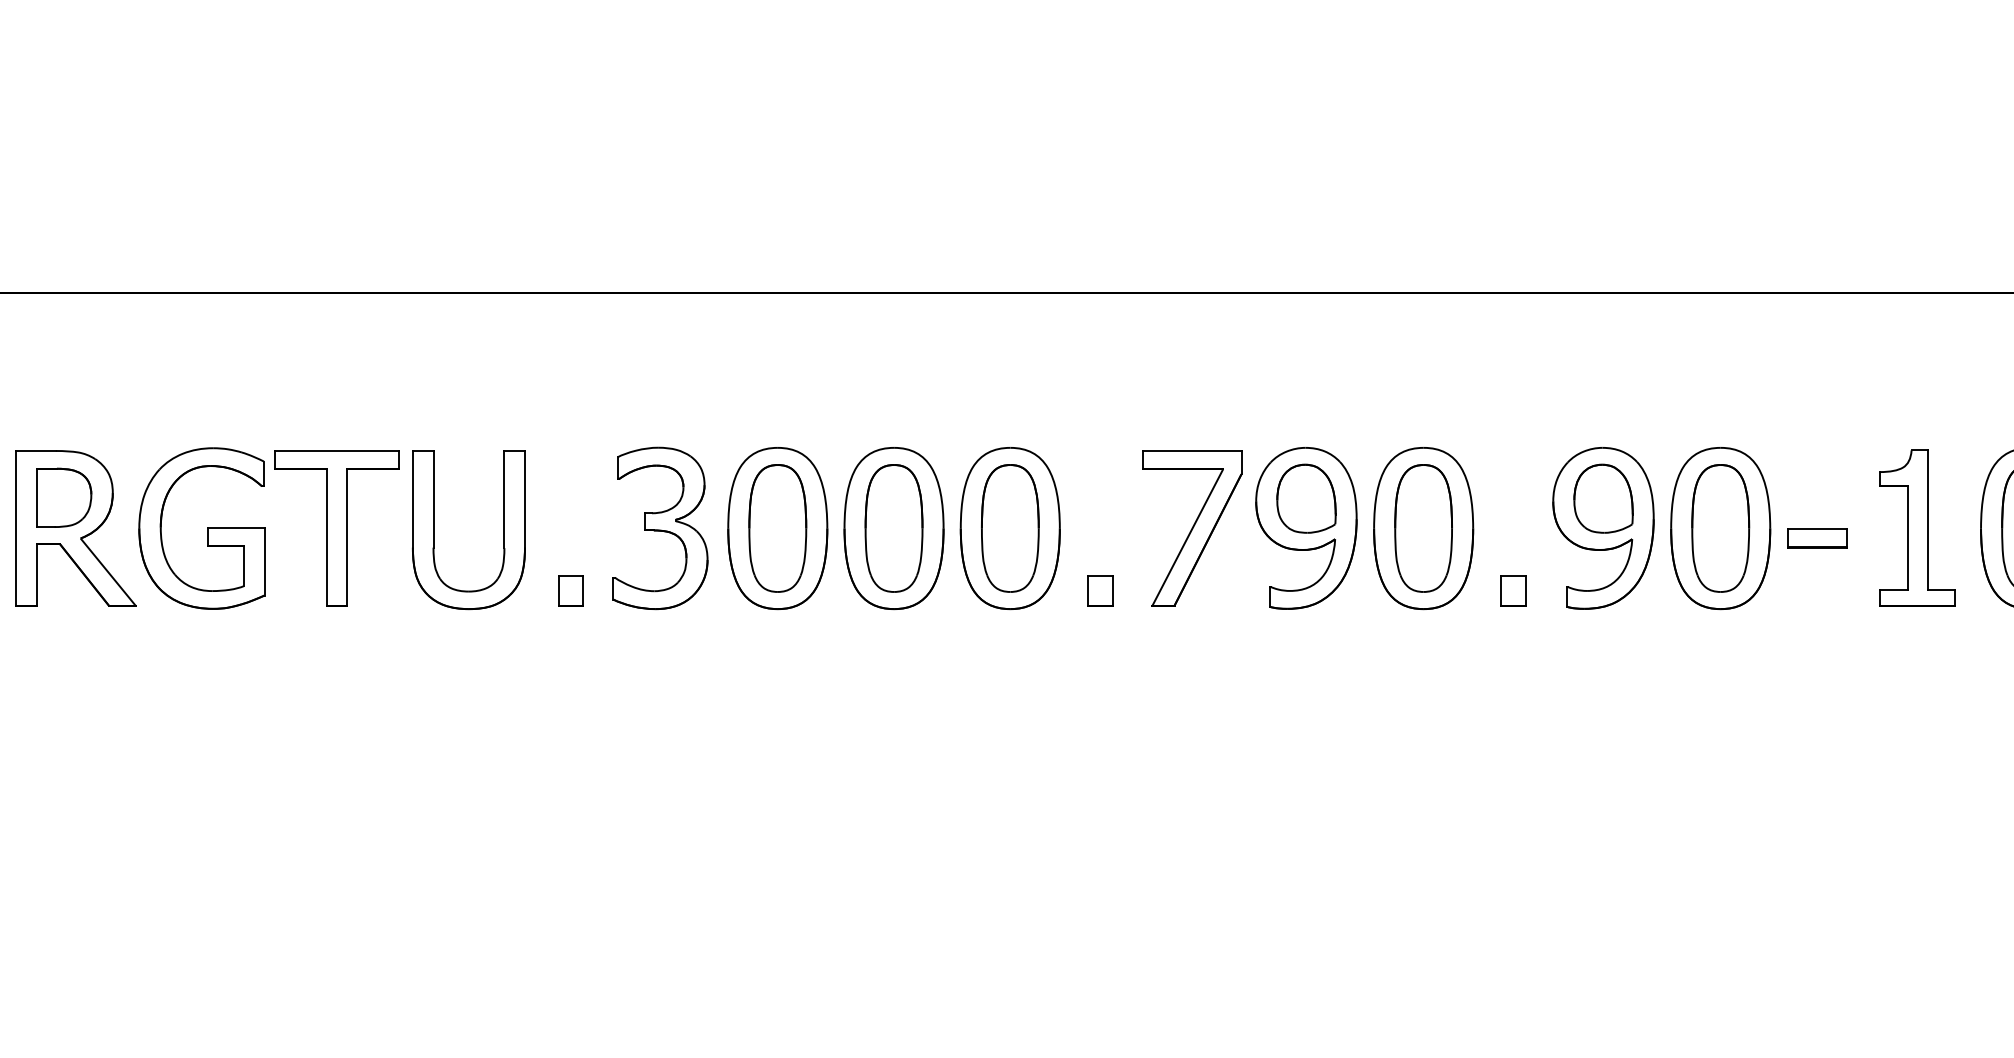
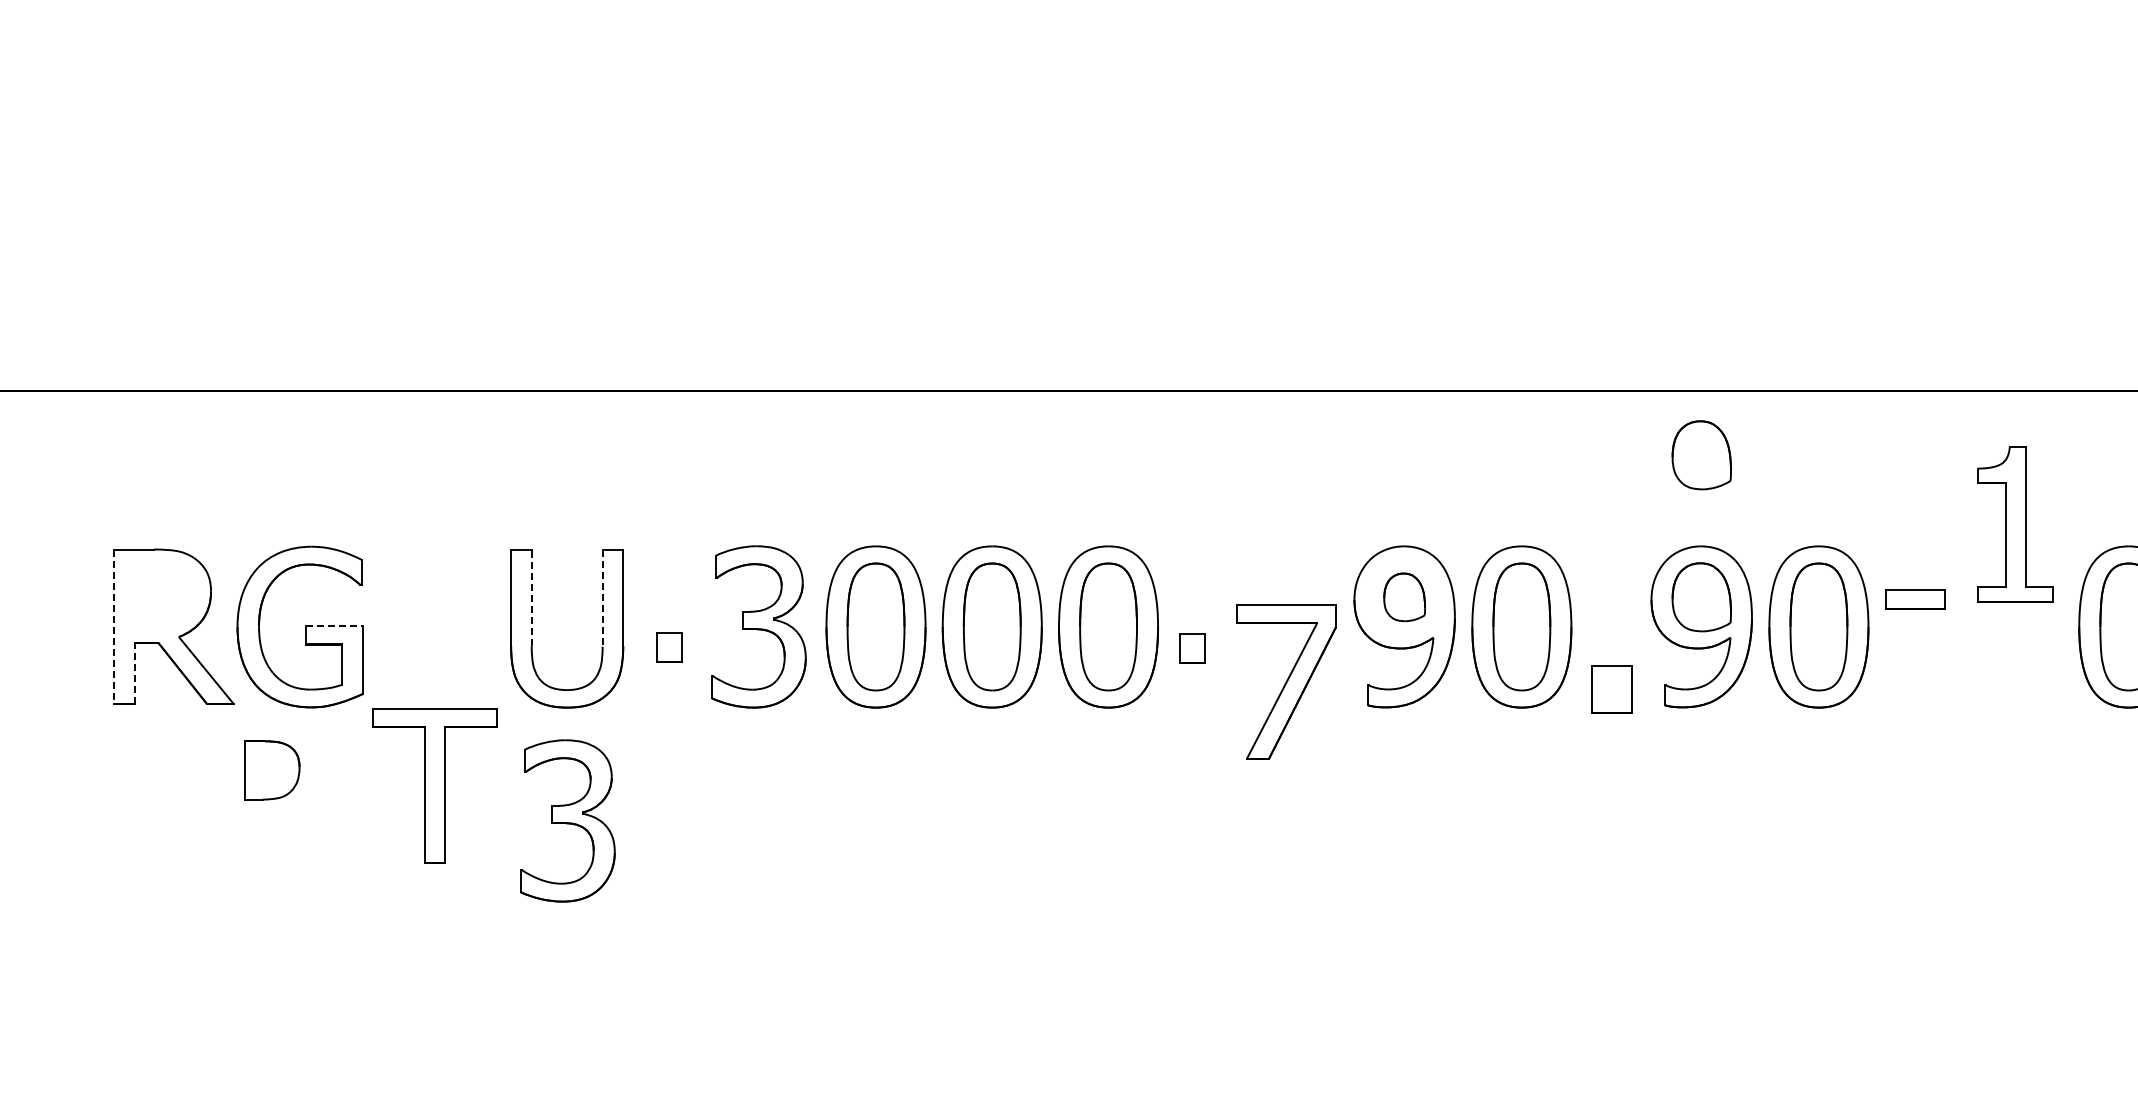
part: (1603, 356) -> (1701, 455), added
part: (64, 497) -> (272, 770), moved
line: (433, 498) -> (531, 597), solid -> dashed
part: (1306, 498) -> (1404, 597), size x0.7
line: (504, 499) -> (602, 598), solid -> dashed
line: (237, 527) -> (335, 626), solid -> dashed
part: (336, 527) -> (434, 785), moved
part: (1192, 527) -> (1286, 681), moved
part: (1917, 527) -> (2015, 524), moved
line: (16, 528) -> (114, 627), solid -> dashed
part: (1817, 537) -> (1915, 599), moved
line: (36, 574) -> (134, 673), solid -> dashed
part: (571, 590) -> (669, 647), moved
part: (1100, 590) -> (1192, 648), moved
part: (1514, 590) -> (1612, 689), size x1.6
part: (469, 721) -> (567, 820), added

